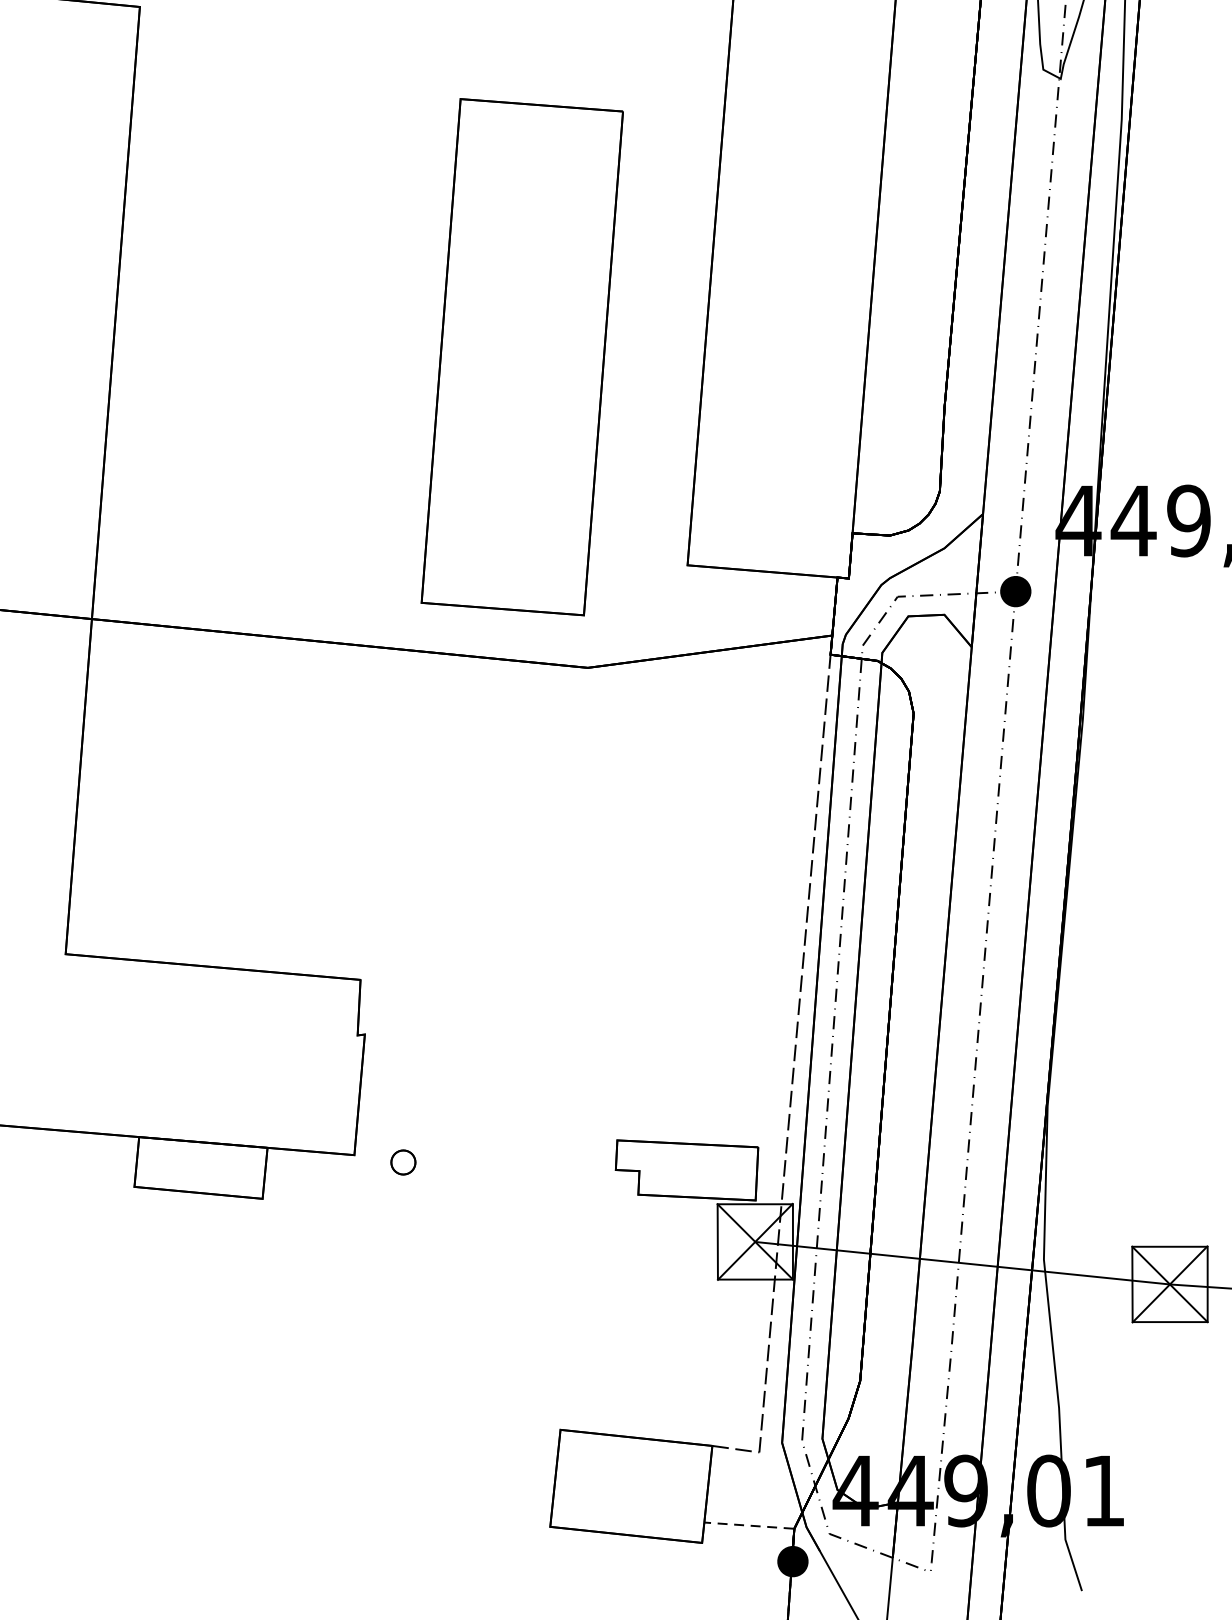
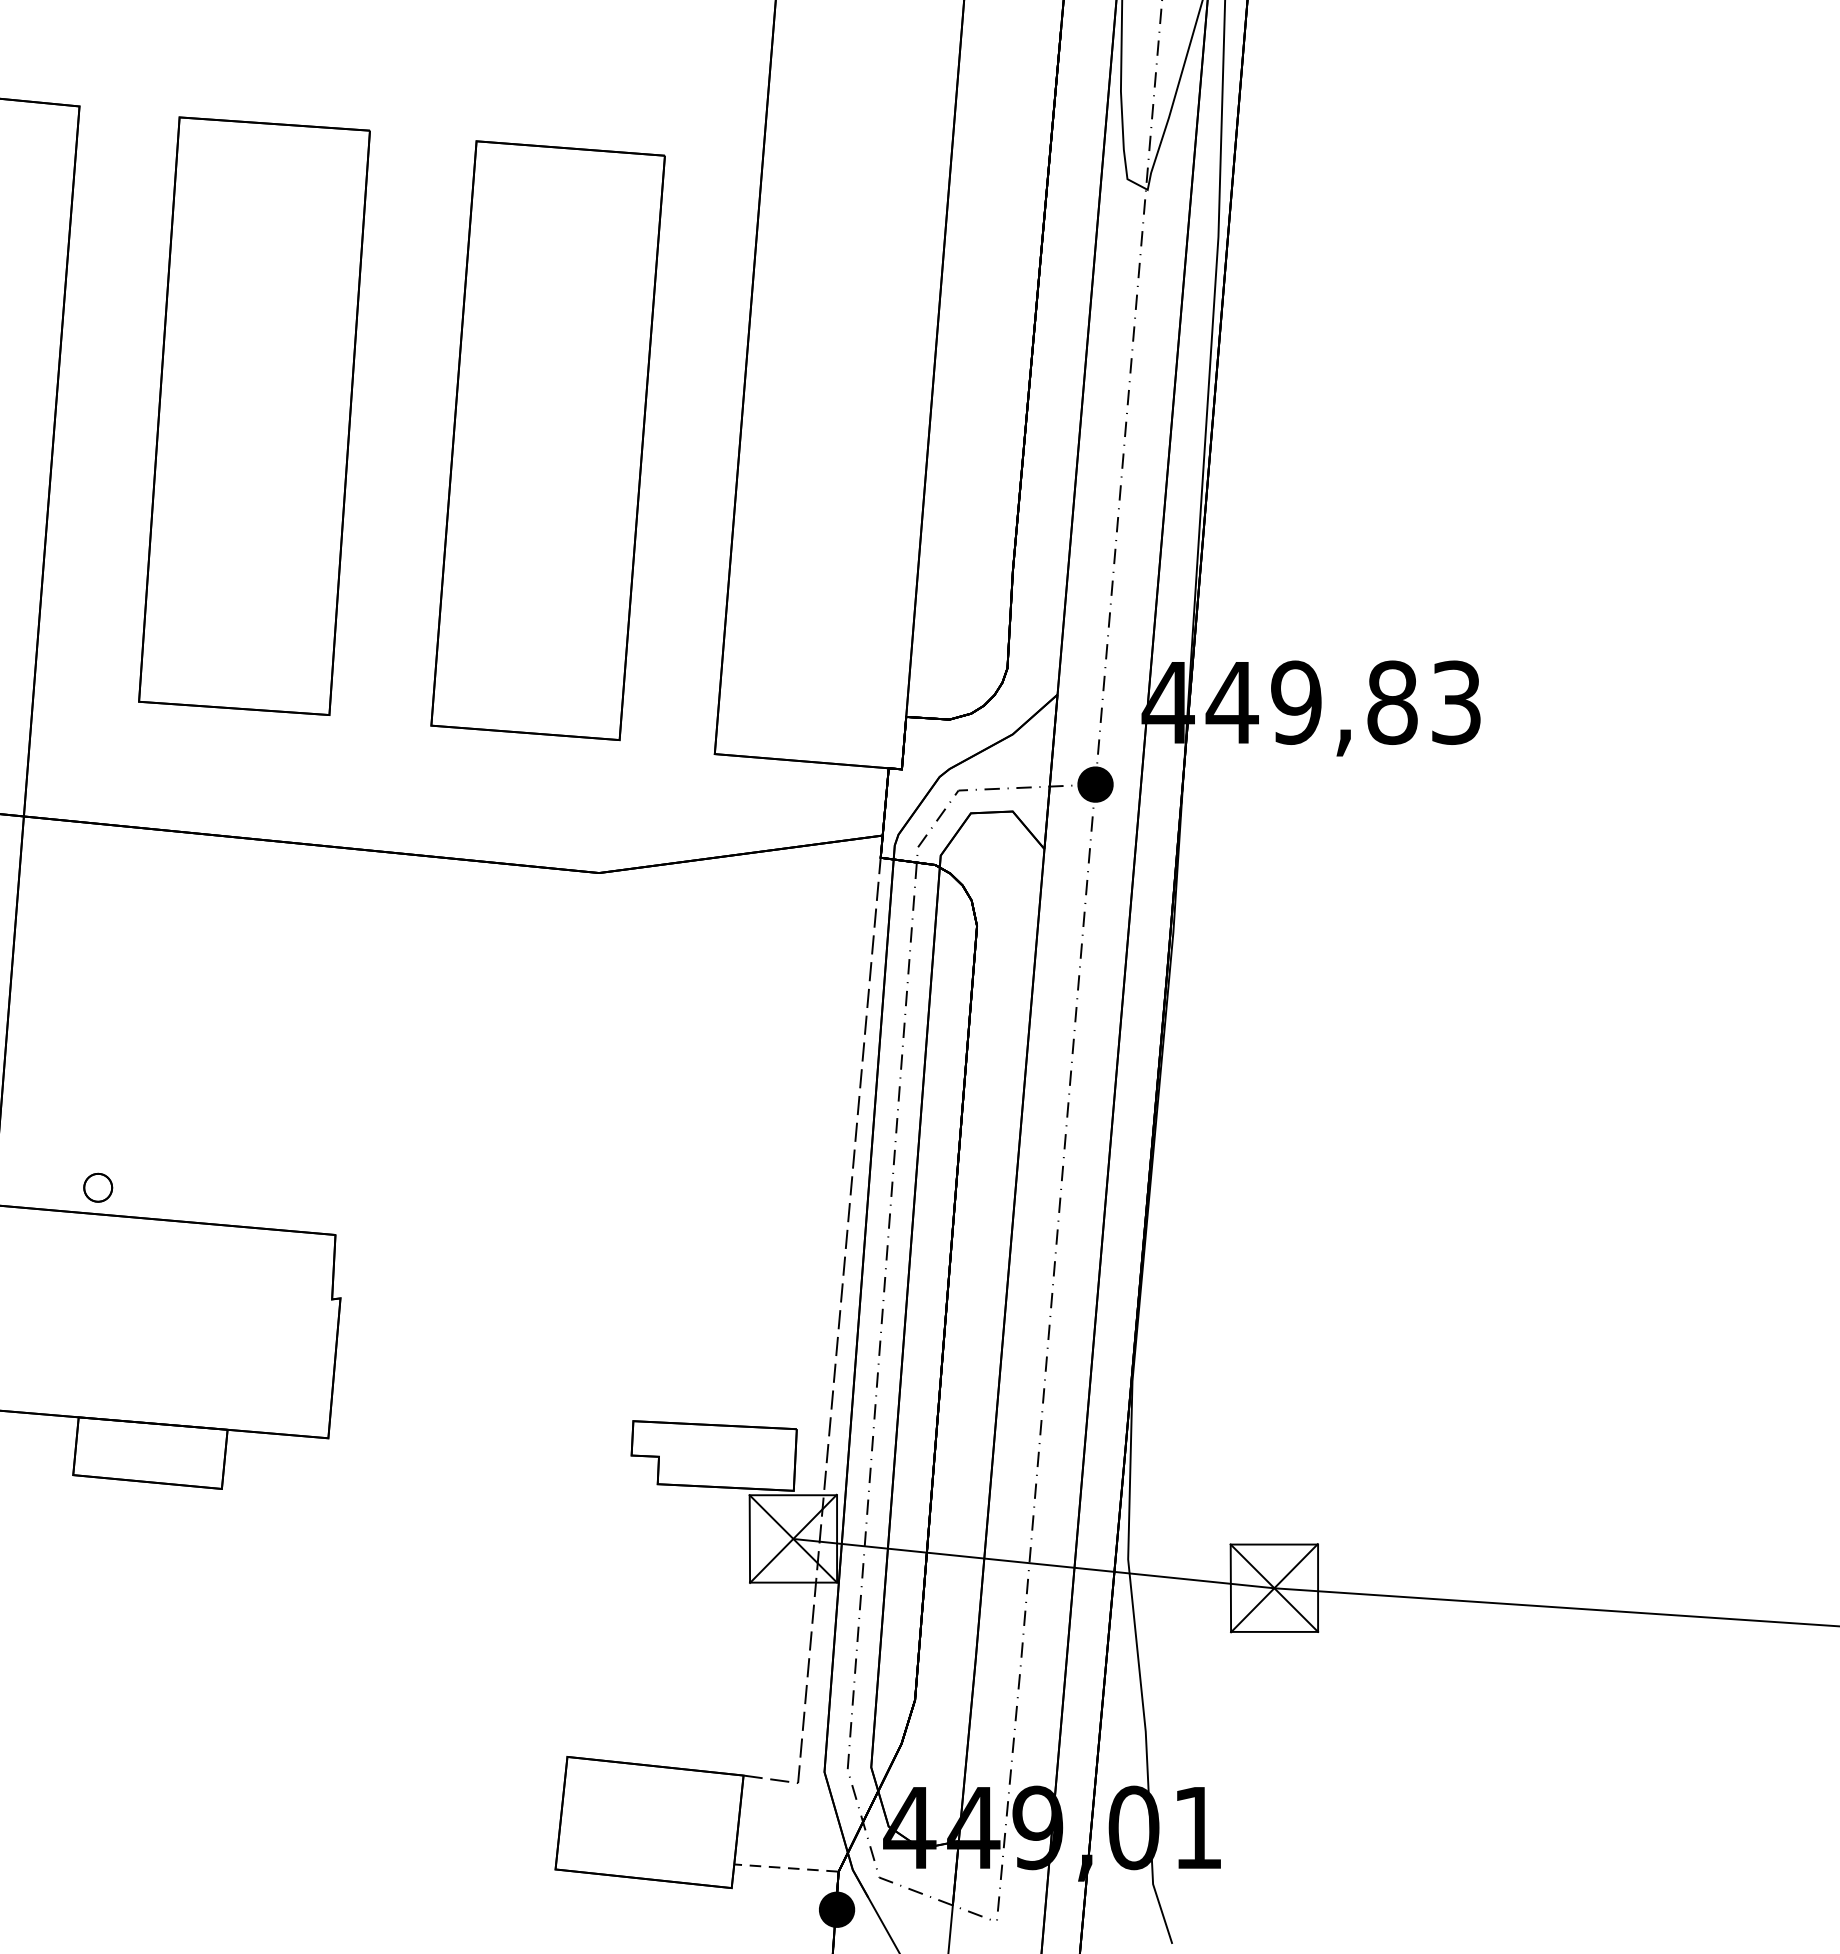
part: (290, 273) -> (254, 415), added
part: (521, 357) -> (547, 440), moved
part: (403, 1162) -> (98, 1187), moved

